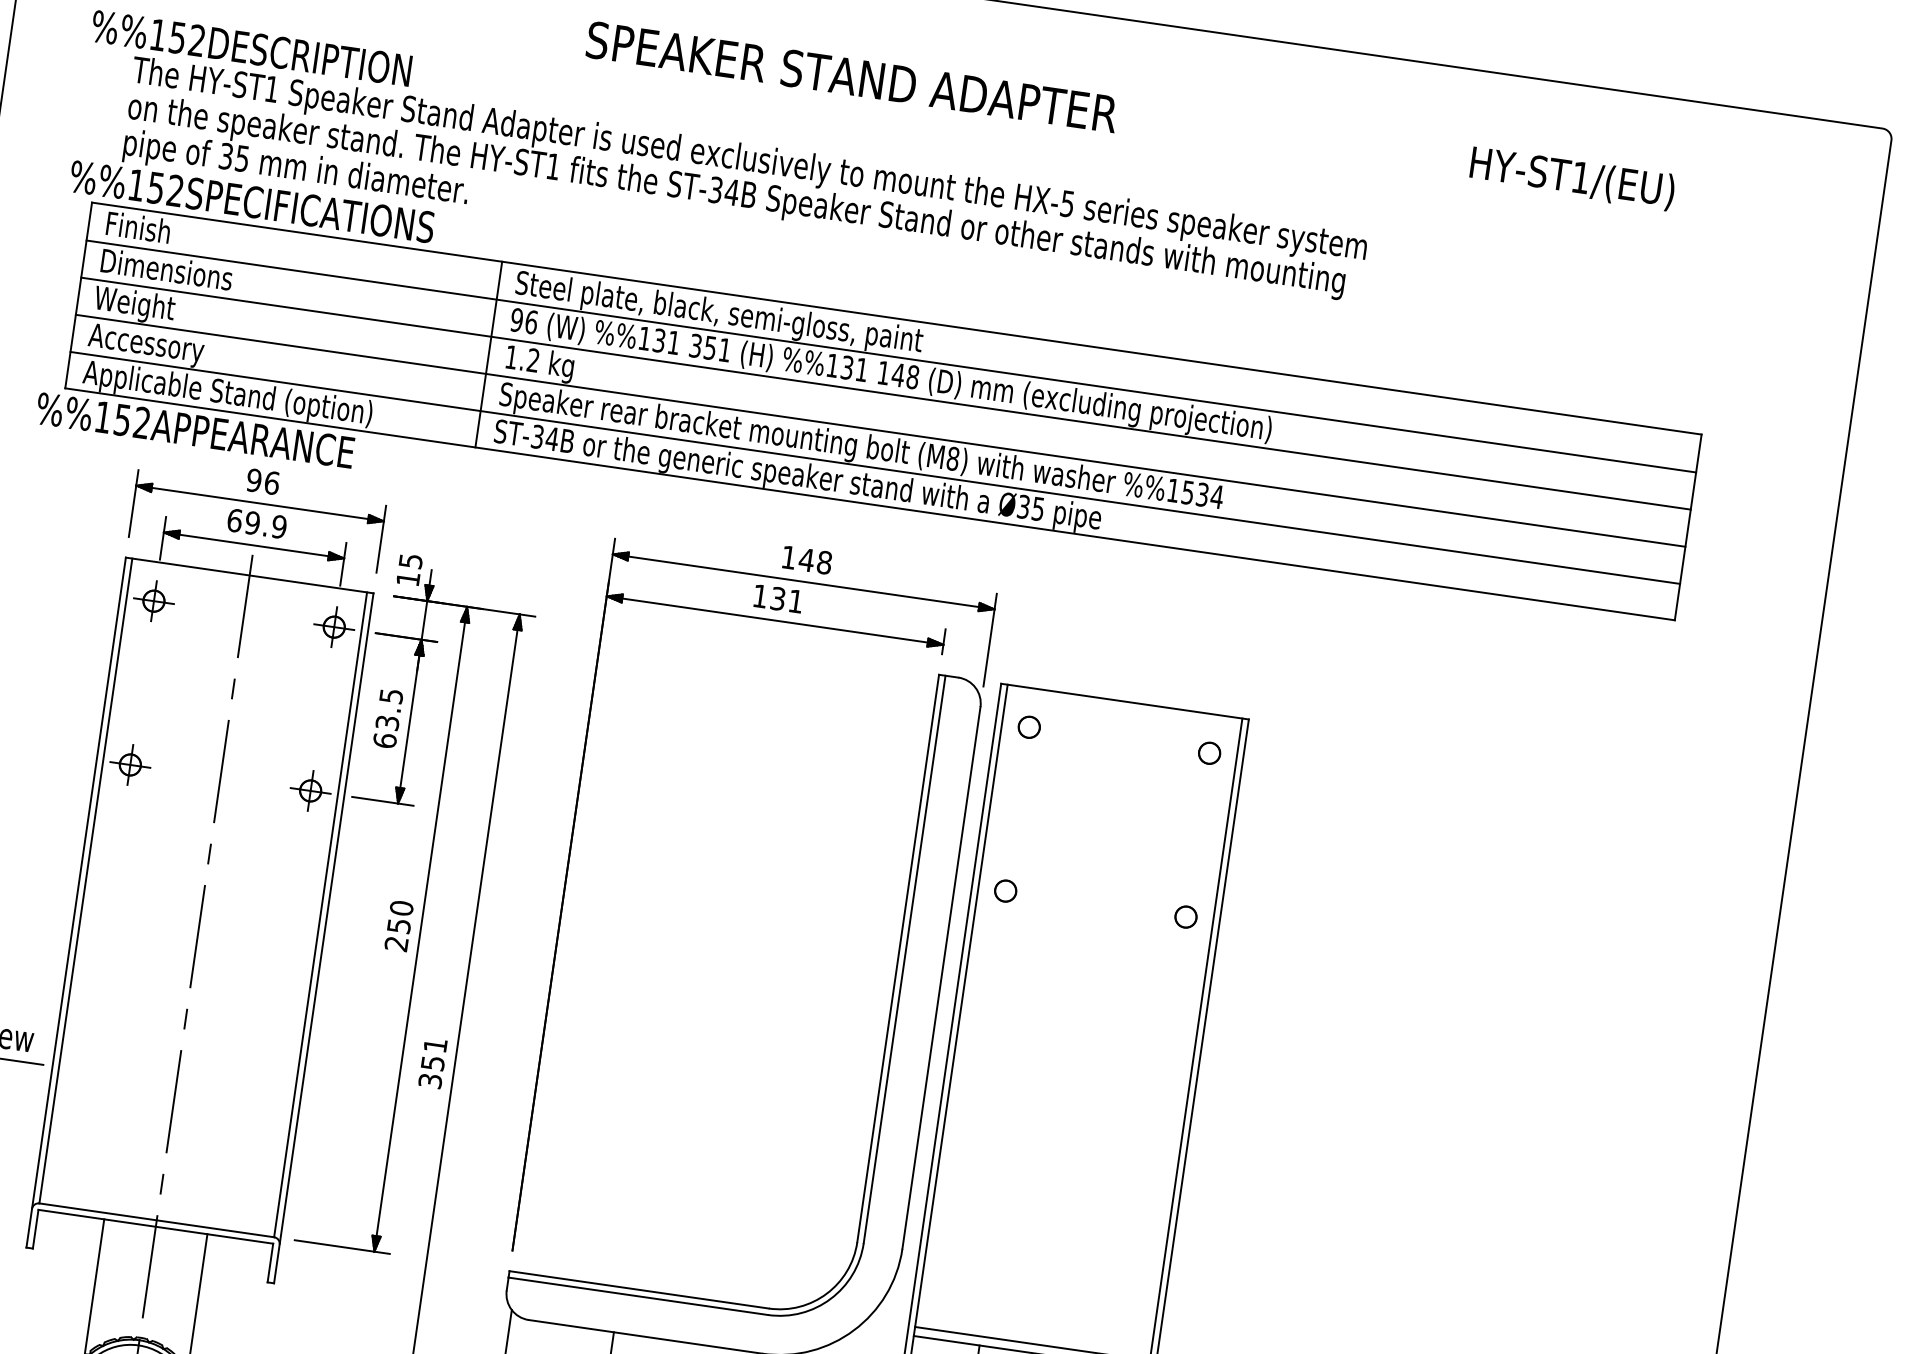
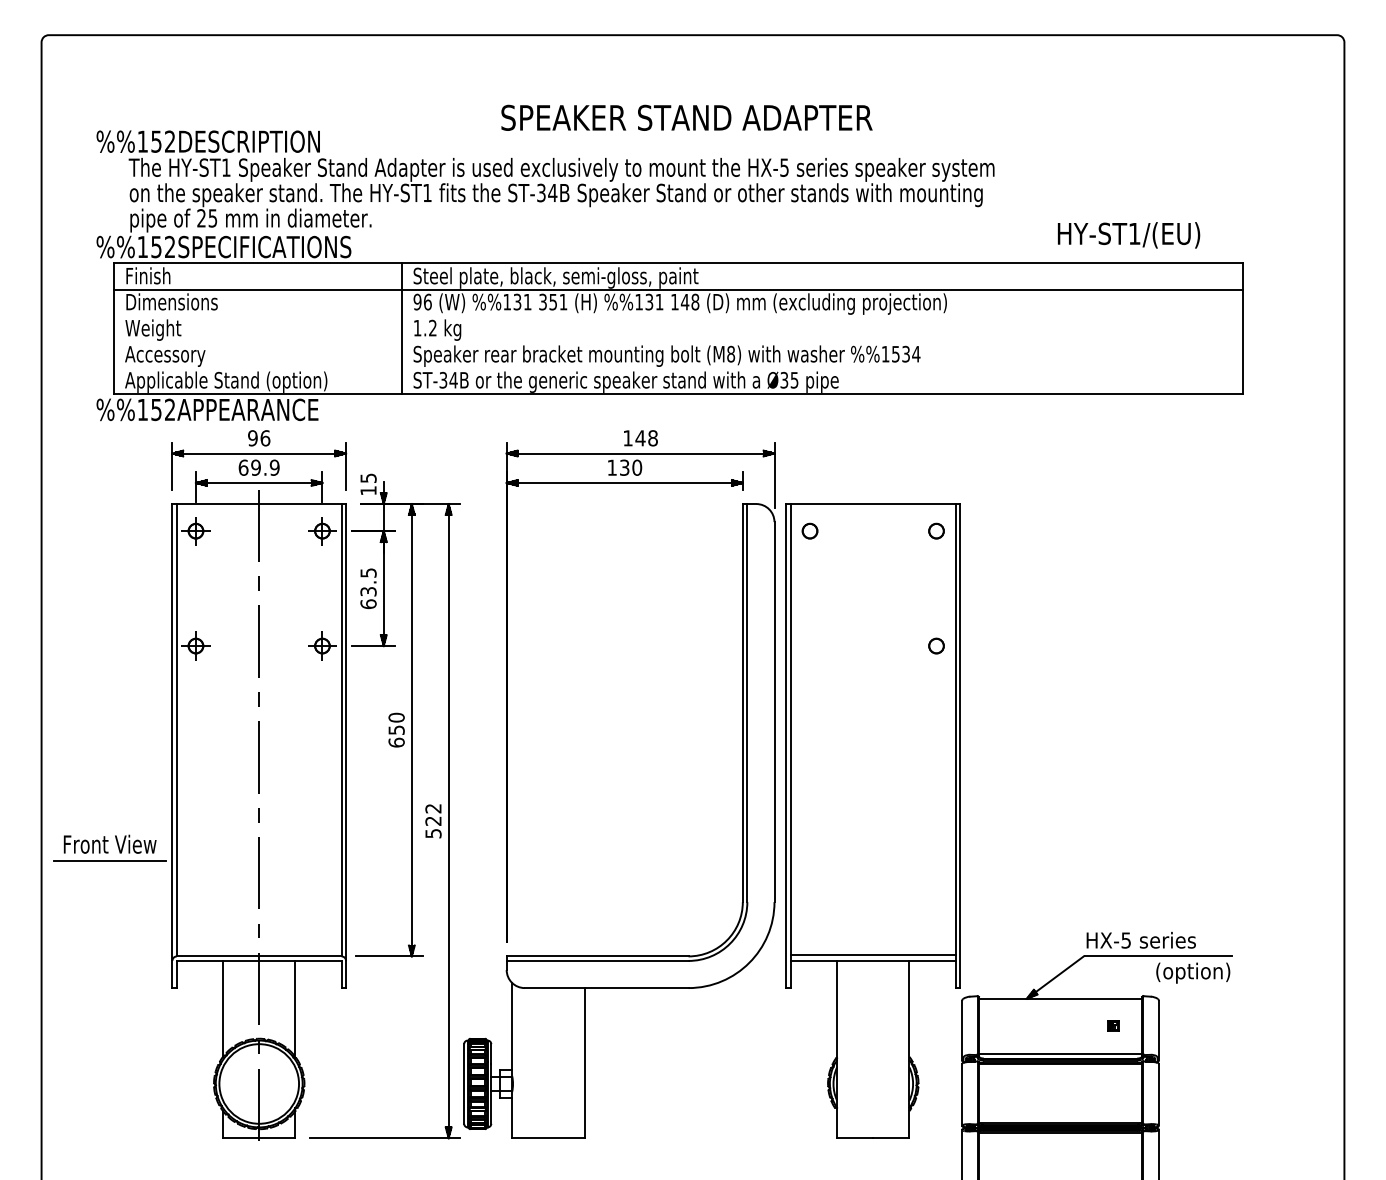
text: (851, 76) -> (686, 117), moved
text: (226, 156) -> (201, 218), 35 -> 25
text: (1573, 179) -> (1129, 235), moved
line: (885, 394) -> (678, 316), removed
line: (880, 431) -> (678, 342), removed
line: (875, 468) -> (678, 368), removed
text: (796, 601) -> (637, 467), 131 -> 130
part: (1005, 890) -> (809, 645), removed
text: (396, 943) -> (396, 742), 250 -> 650
text: (433, 1062) -> (433, 820), 351 -> 522

